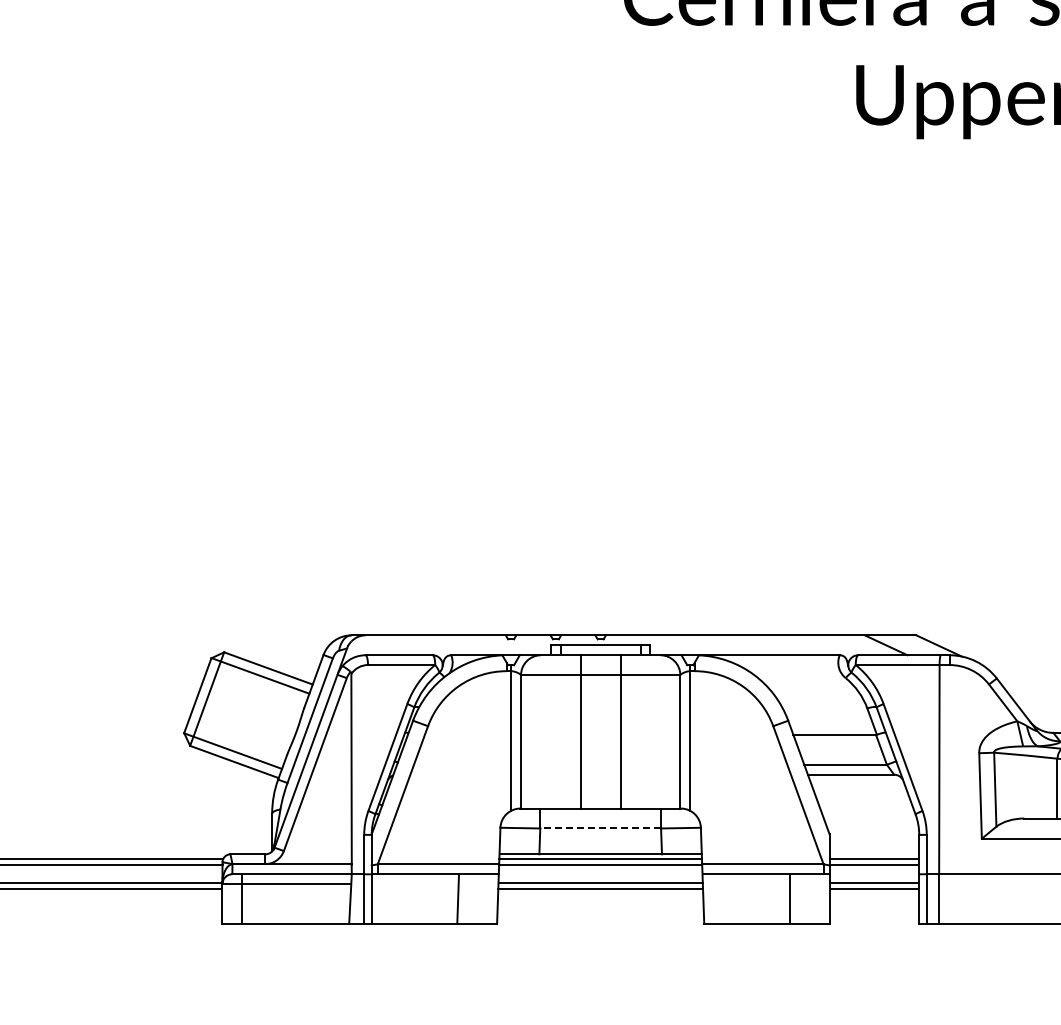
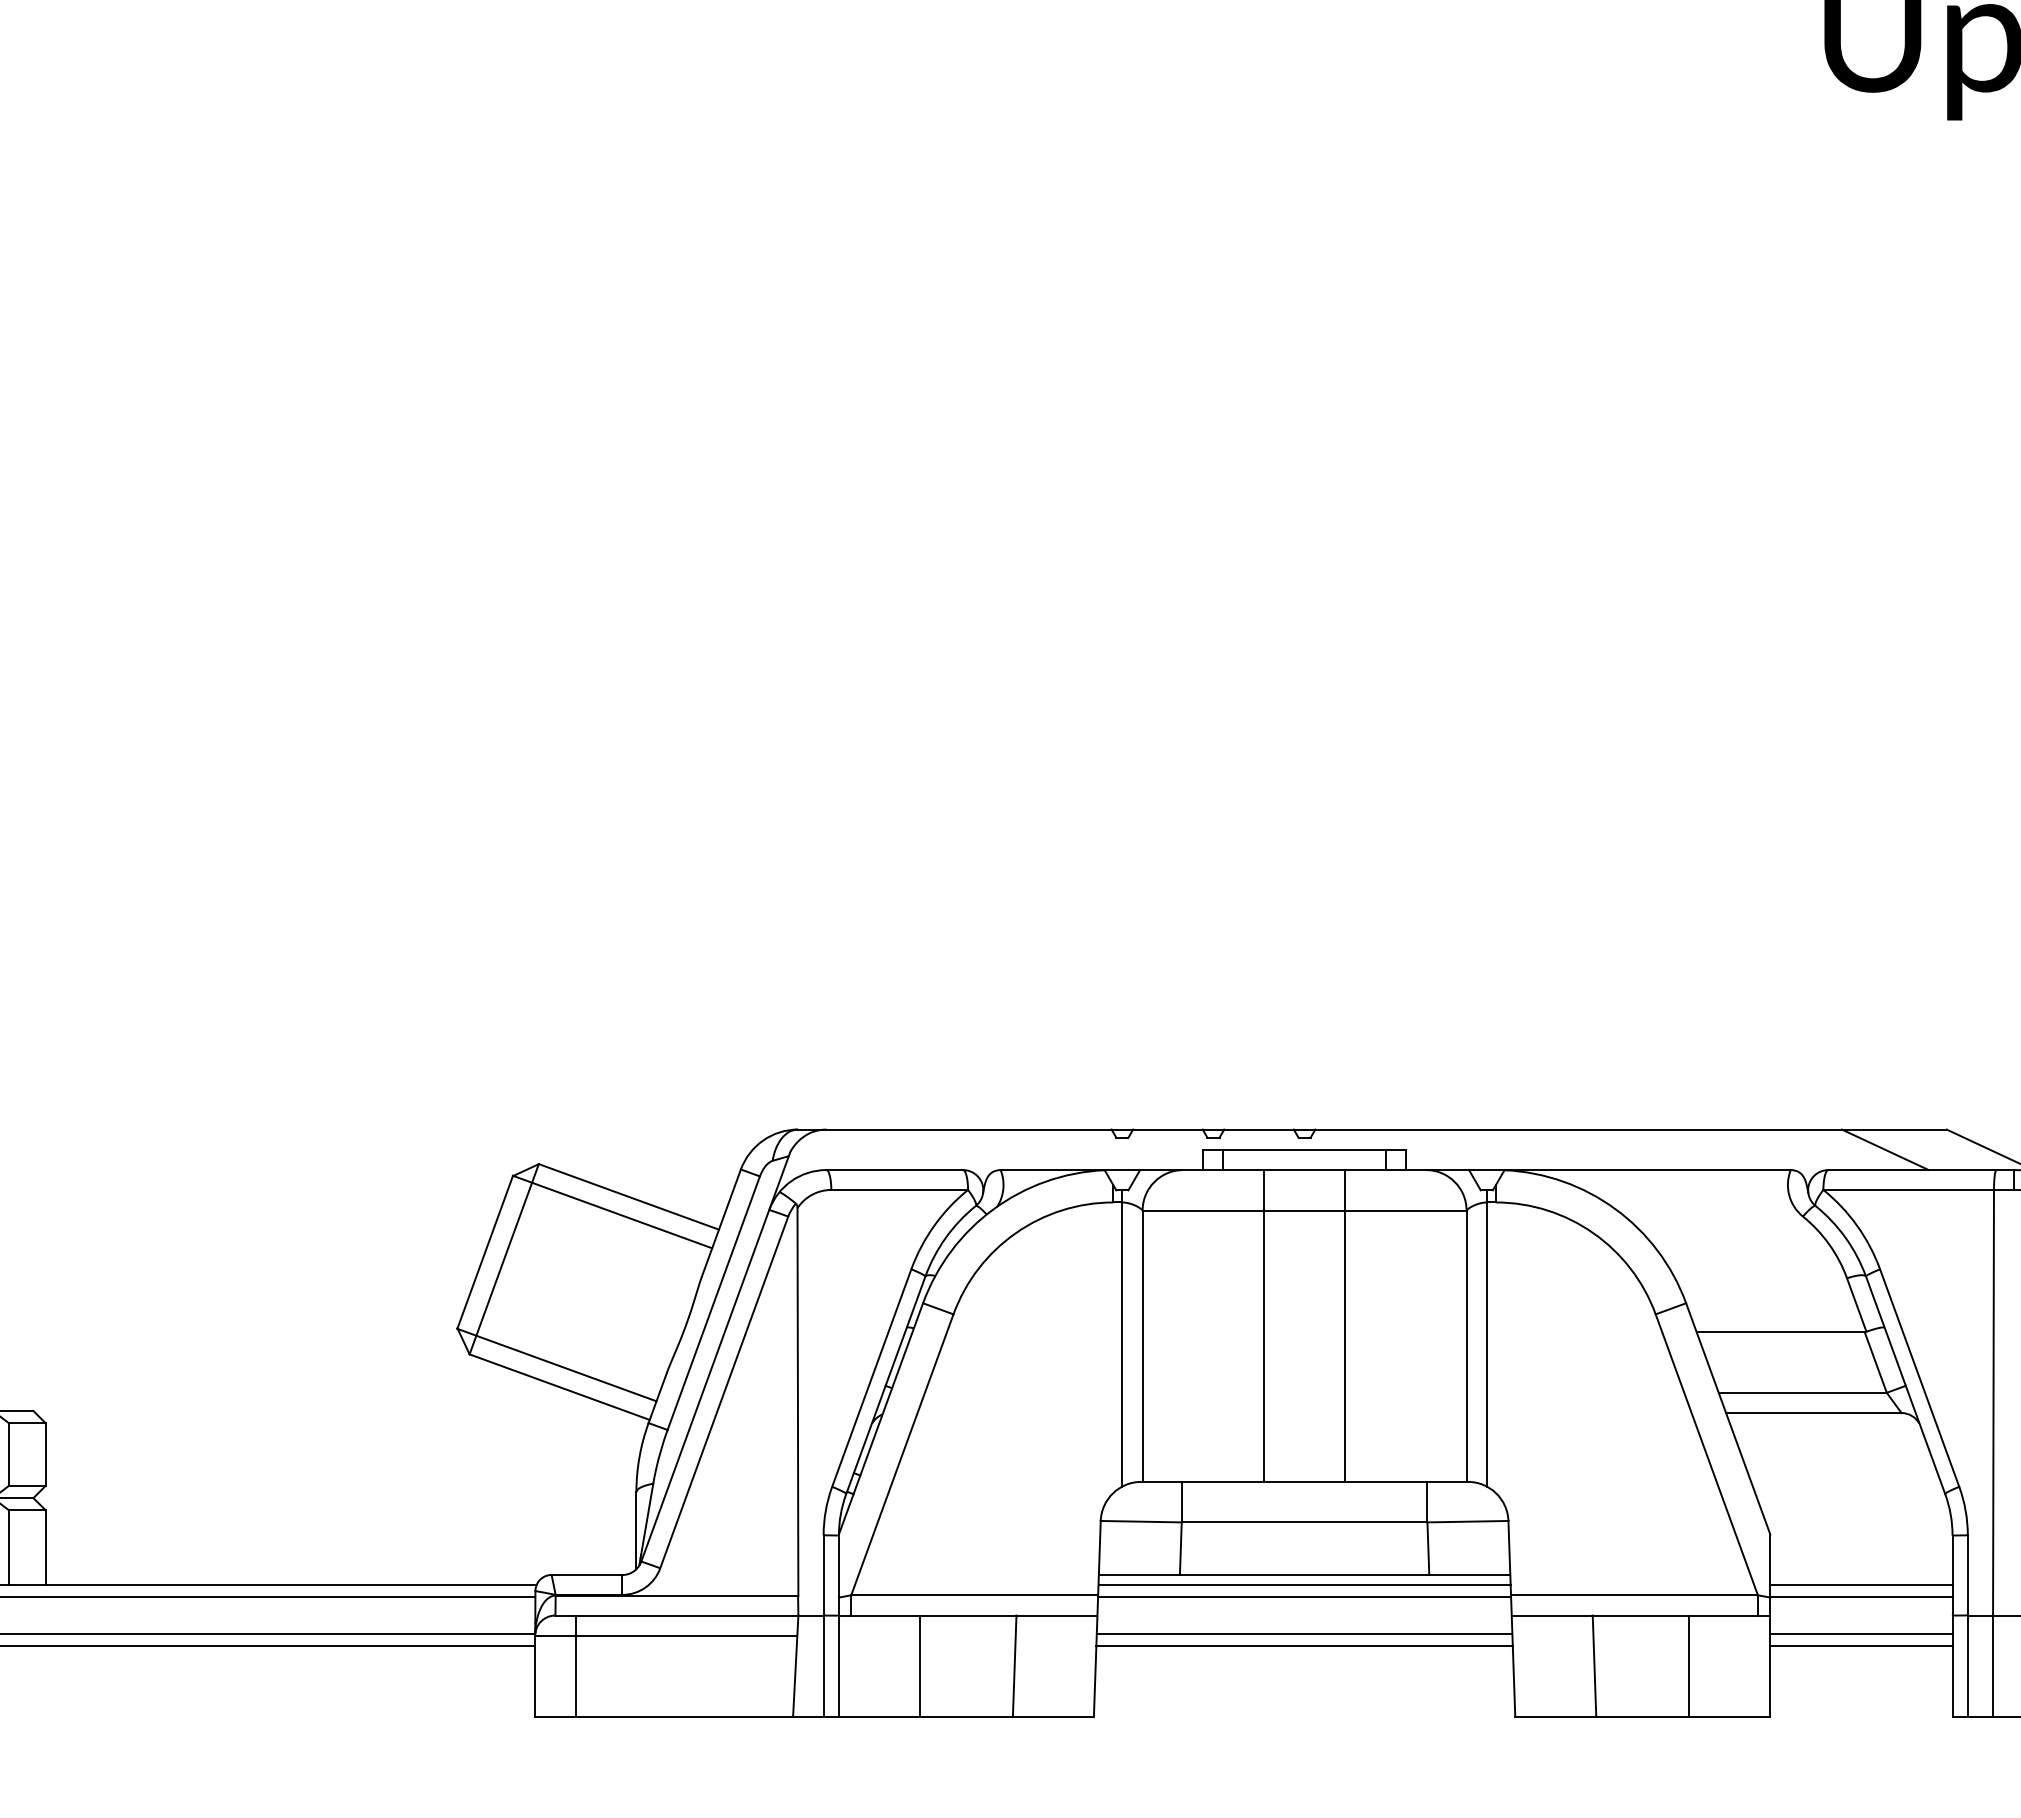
line: (600, 828) -> (1304, 1522), dashed -> solid
line: (411, 899) -> (919, 1666), added
line: (743, 899) -> (1595, 1666), added

